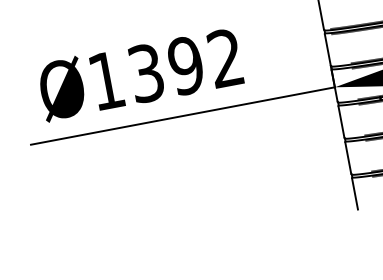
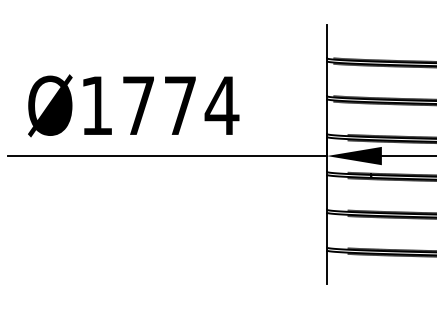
text: (186, 65) -> (180, 105), Ø1392 -> Ø1774

